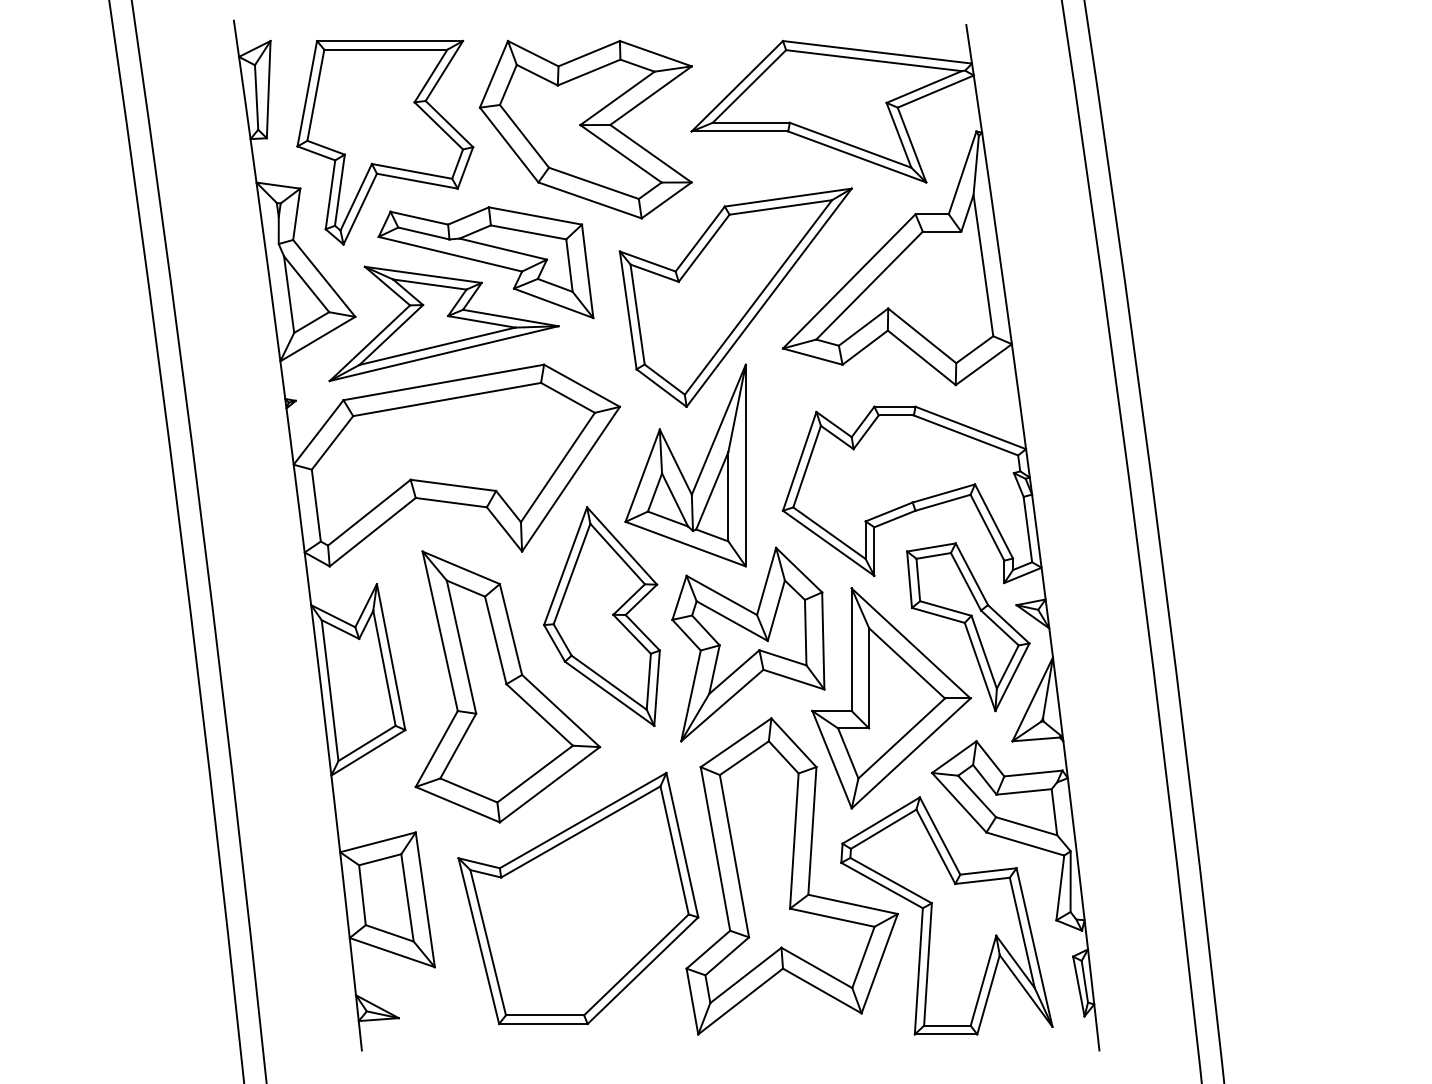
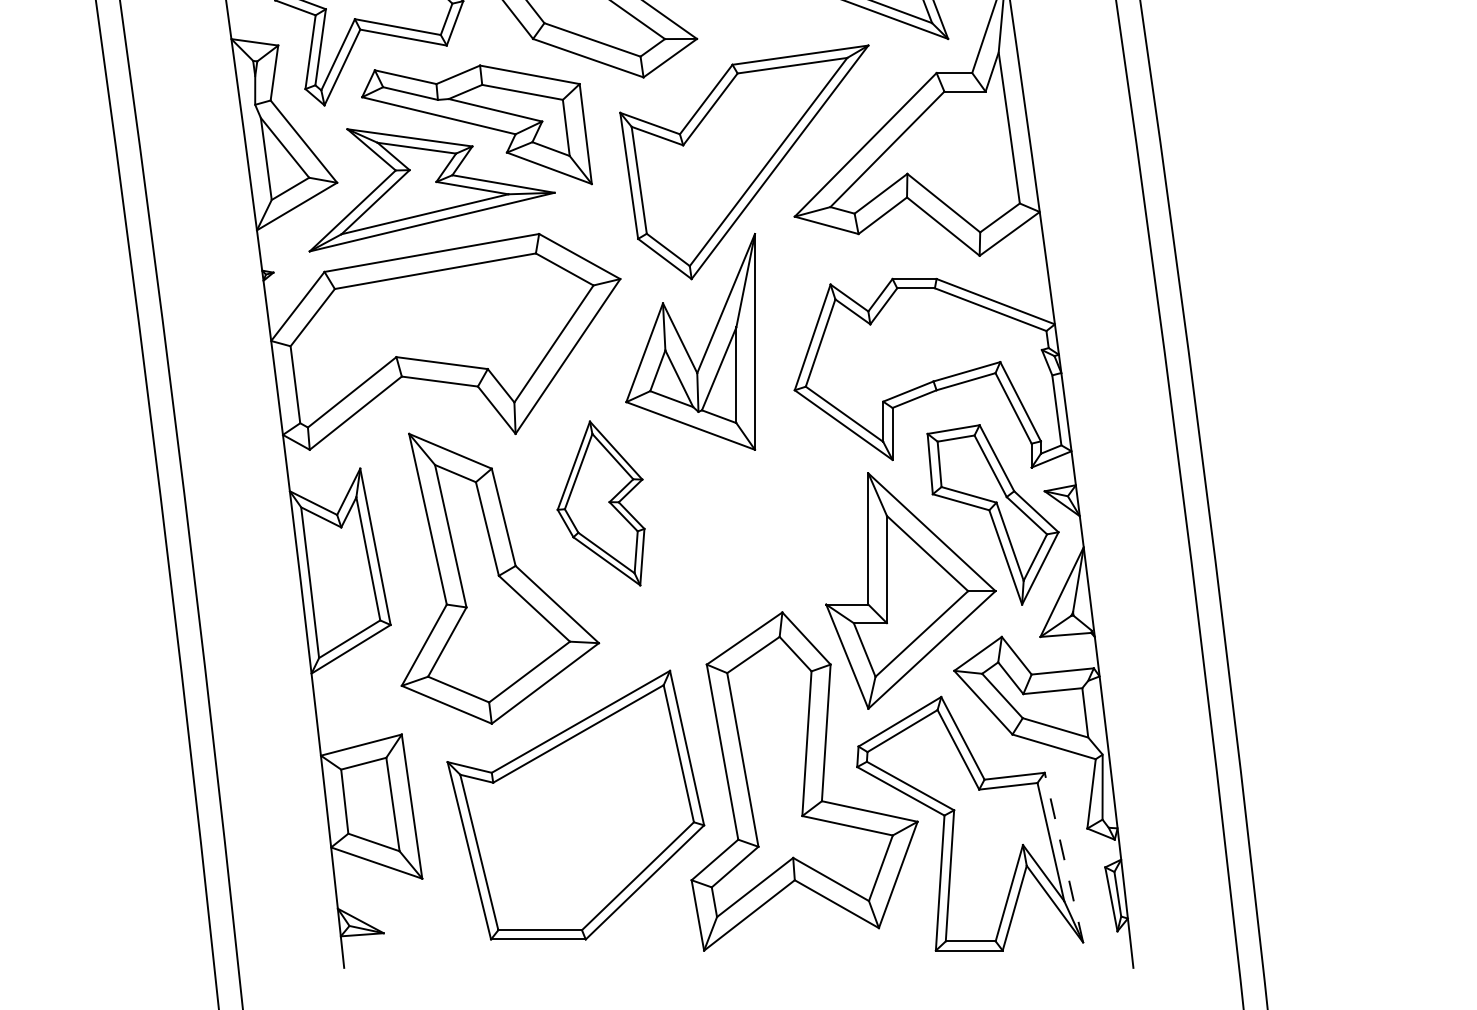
part: (601, 616) -> (600, 503), size x0.7
part: (748, 644) -> (757, 533), removed
line: (1034, 947) -> (1063, 857), solid -> dashed

